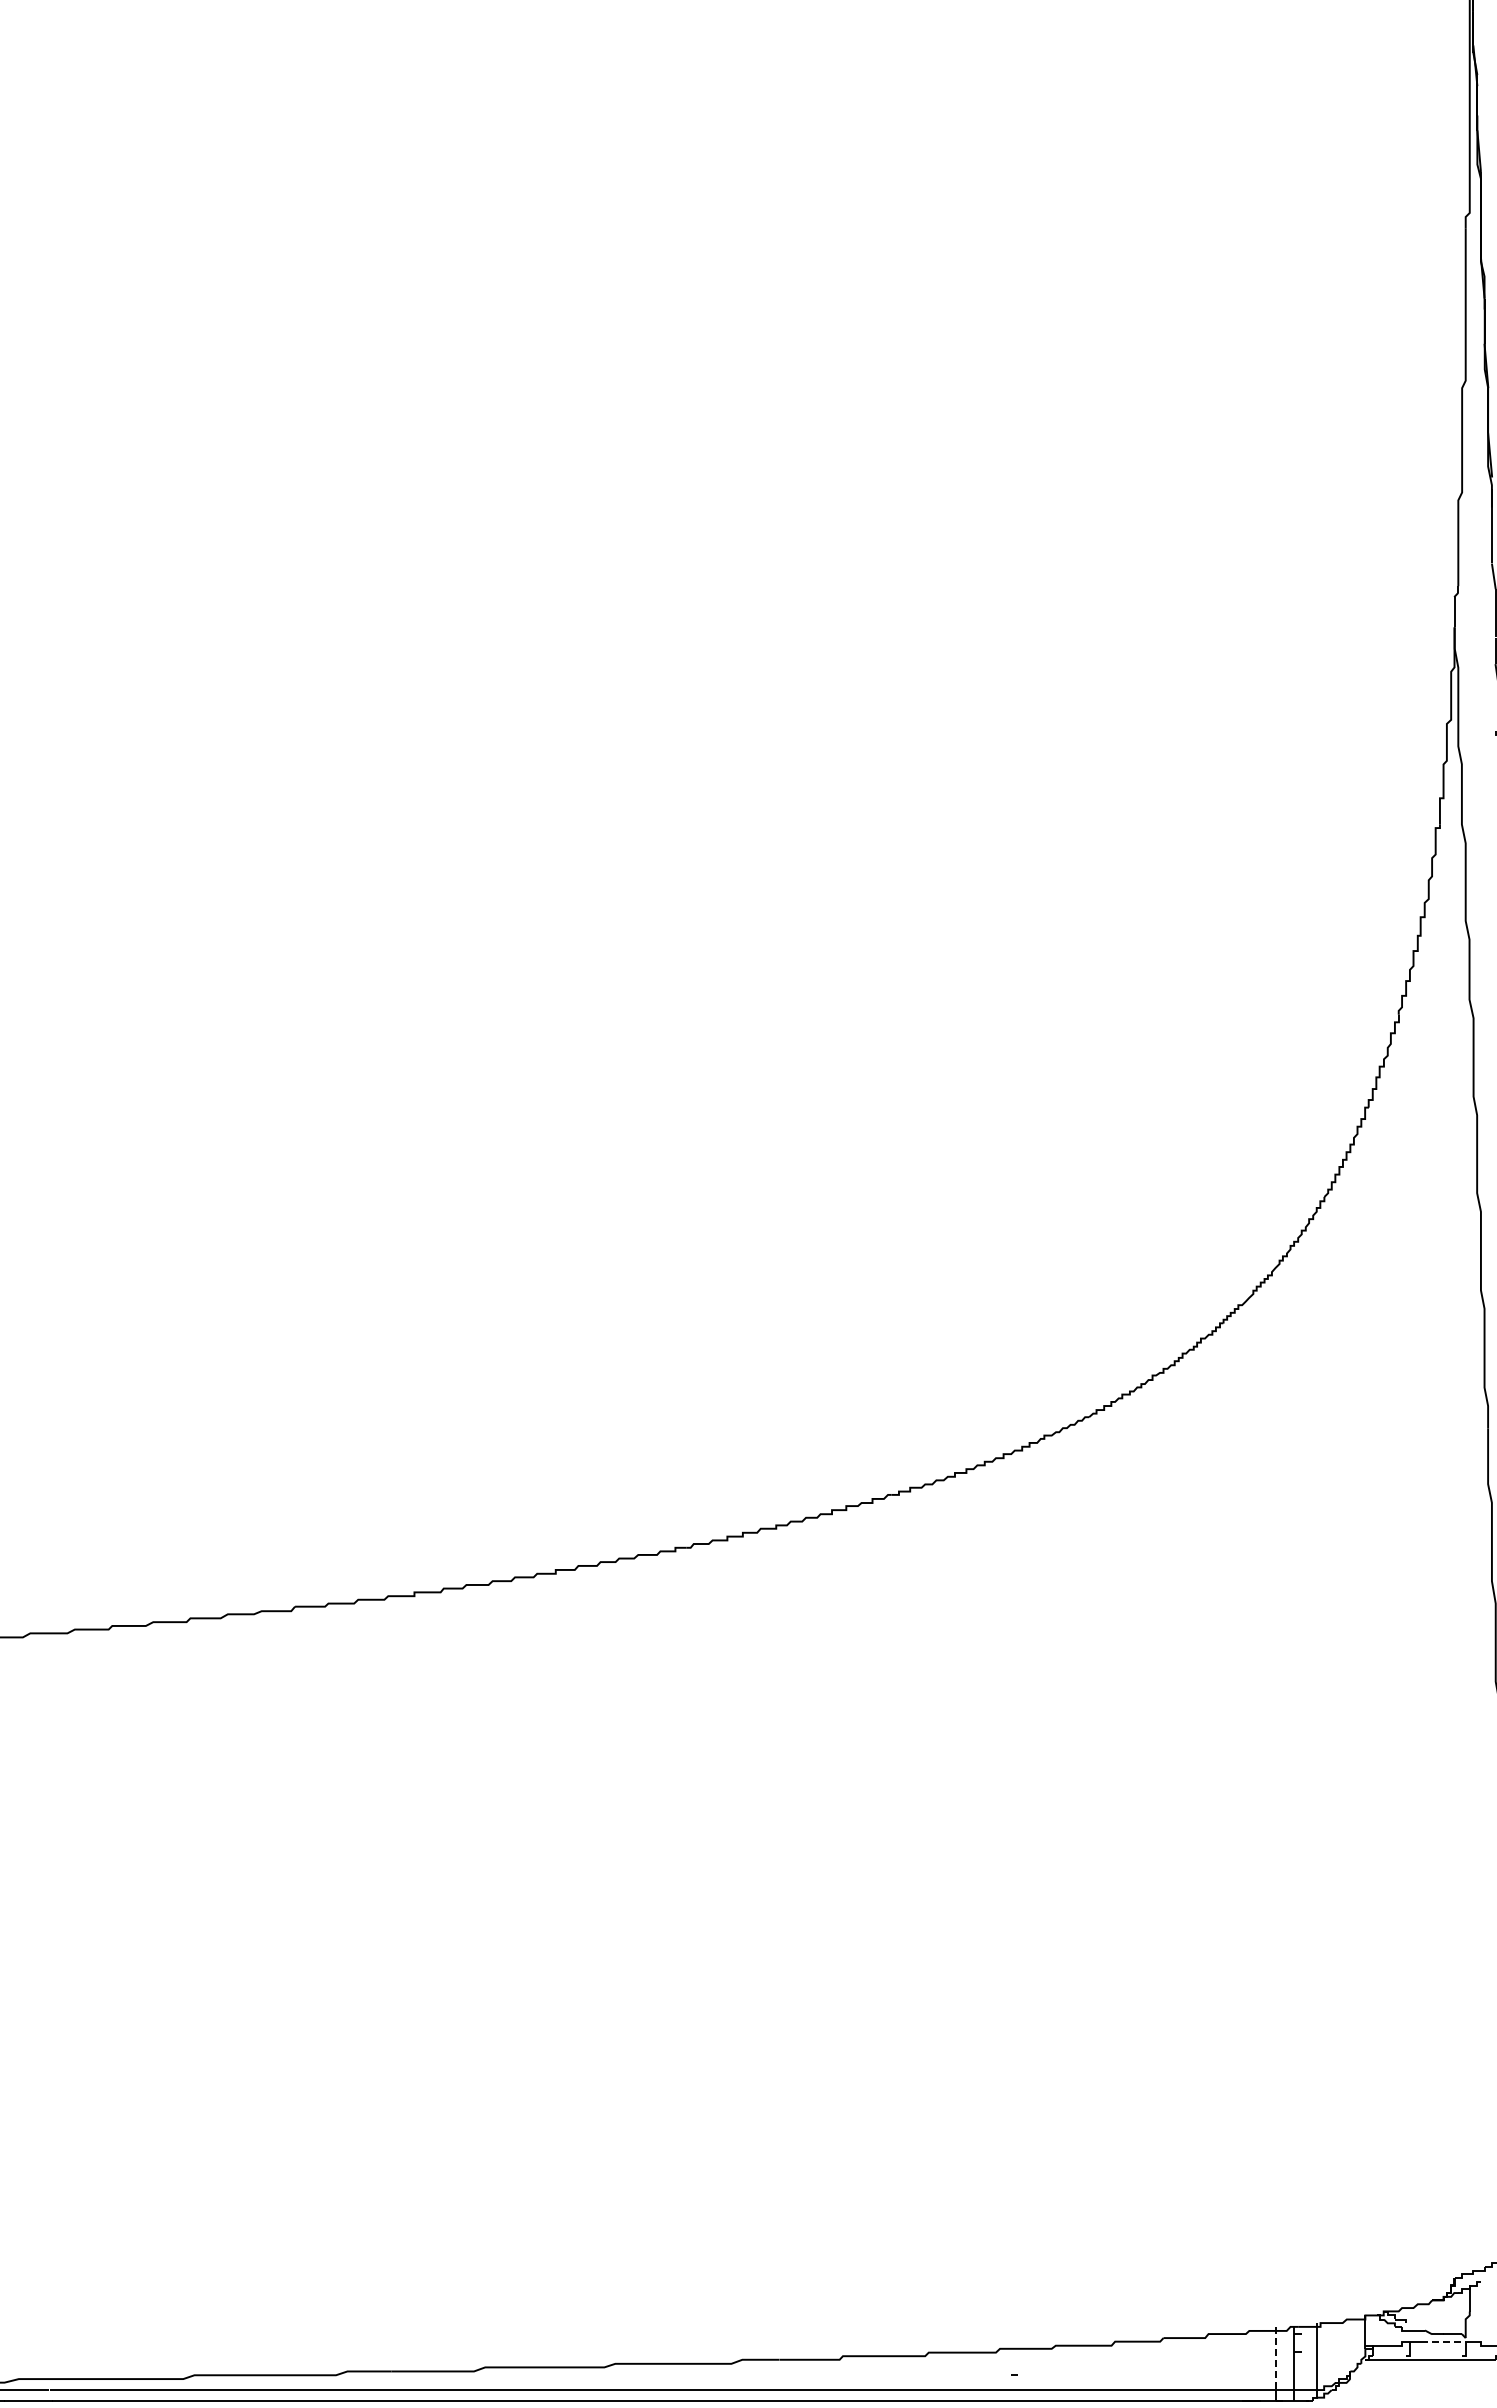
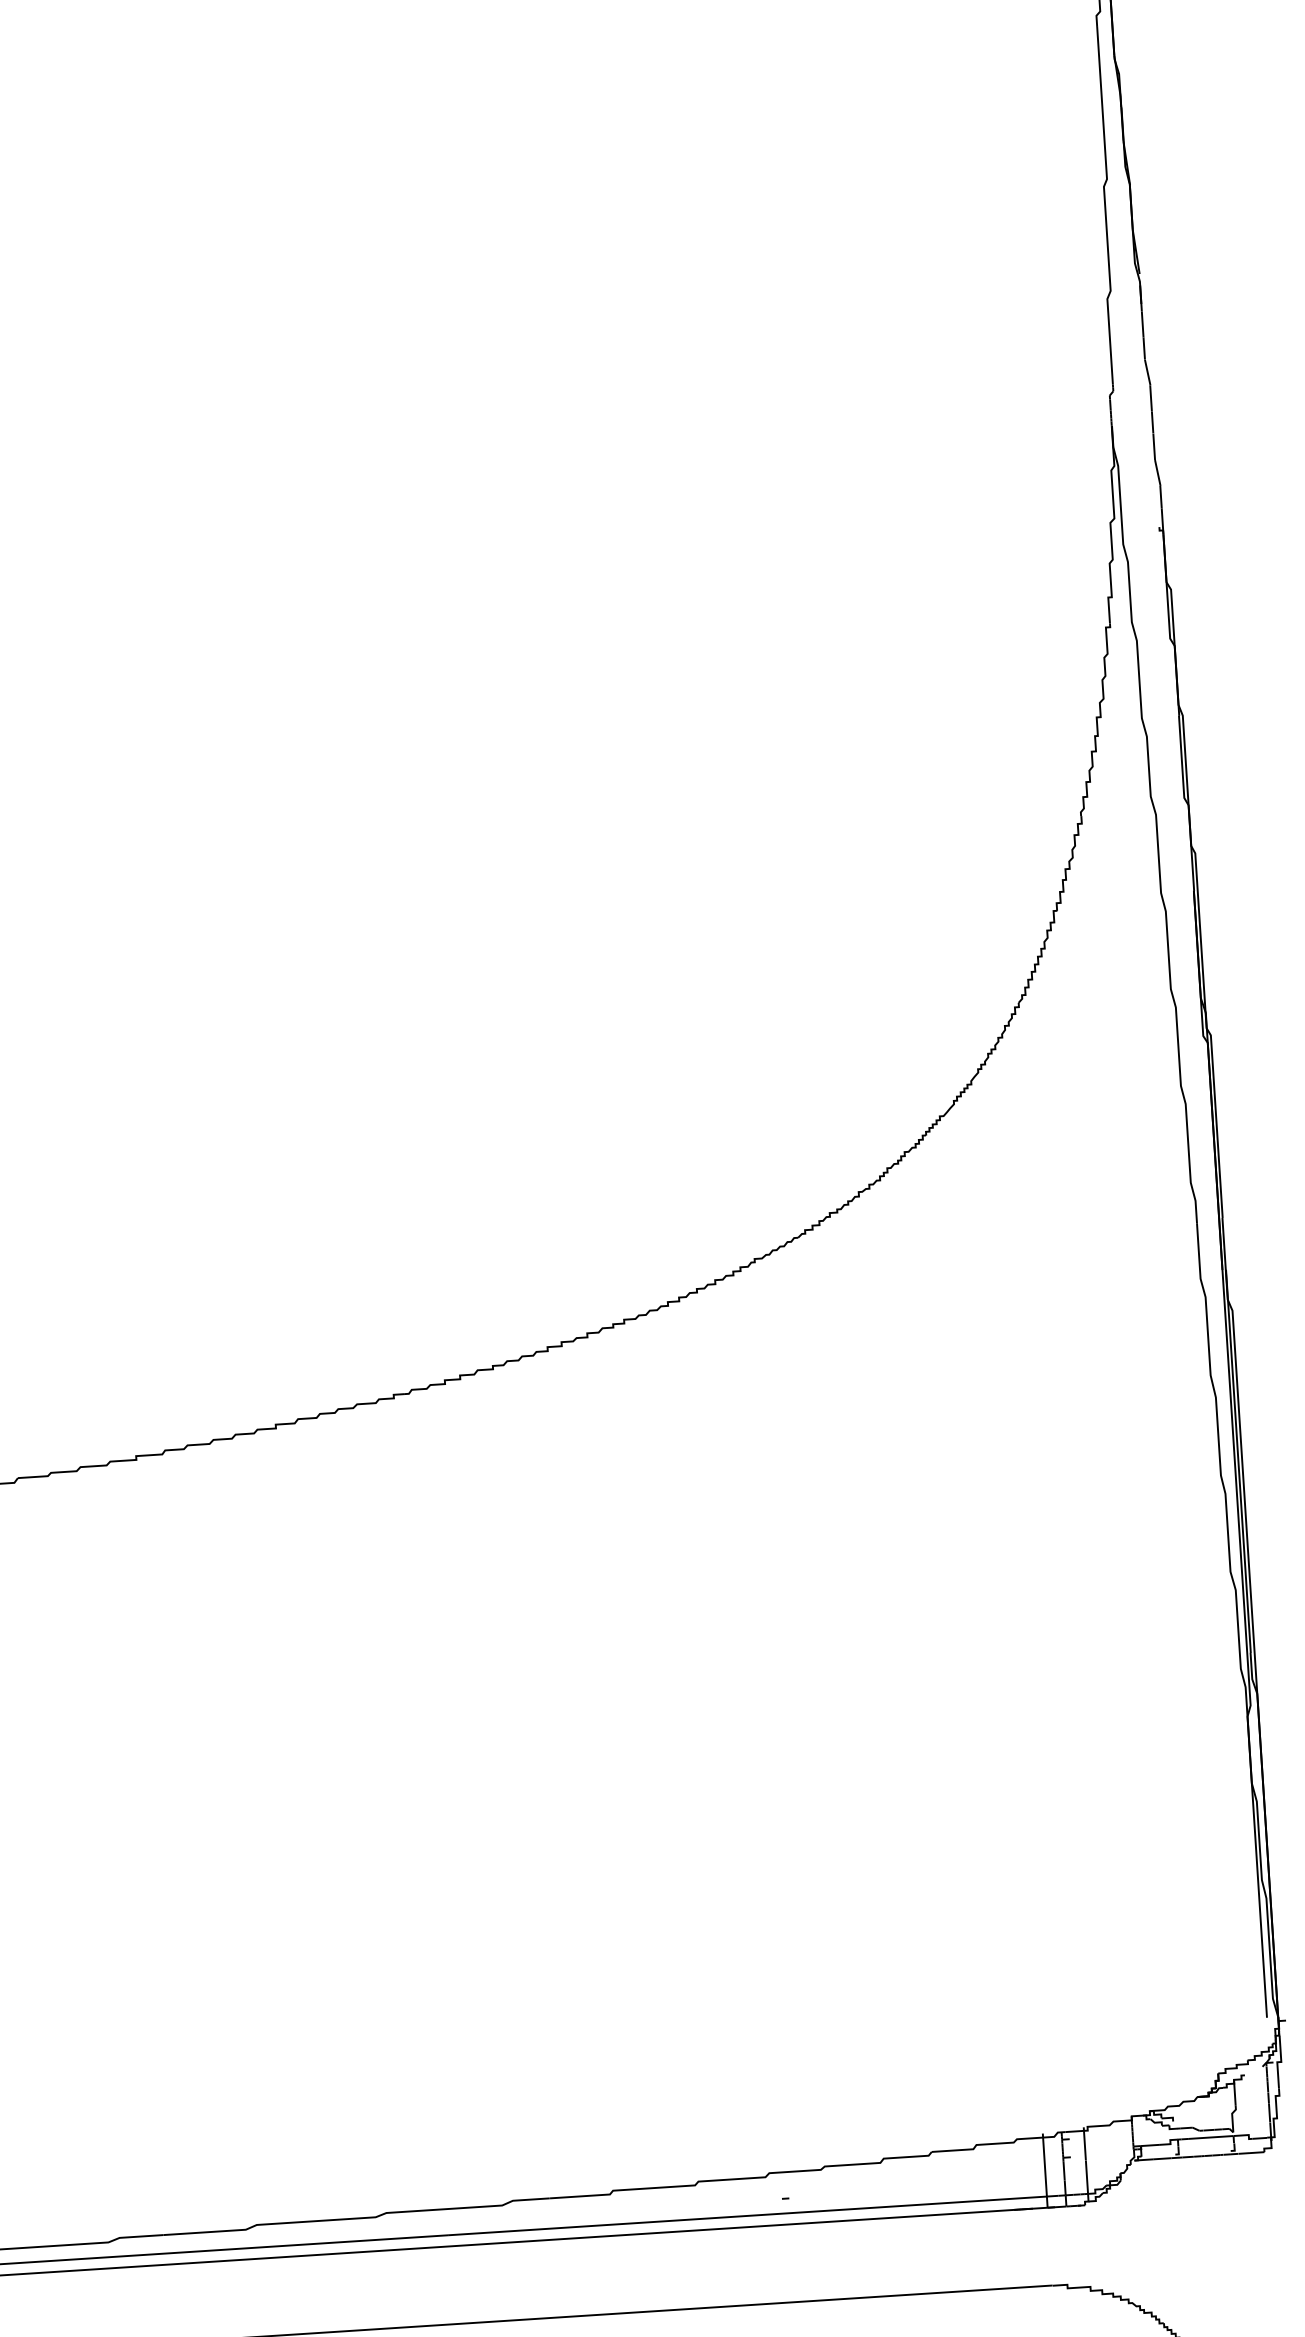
line: (1443, 2341) -> (1211, 2137), dashed -> solid
line: (1275, 2358) -> (1044, 2165), dashed -> solid

